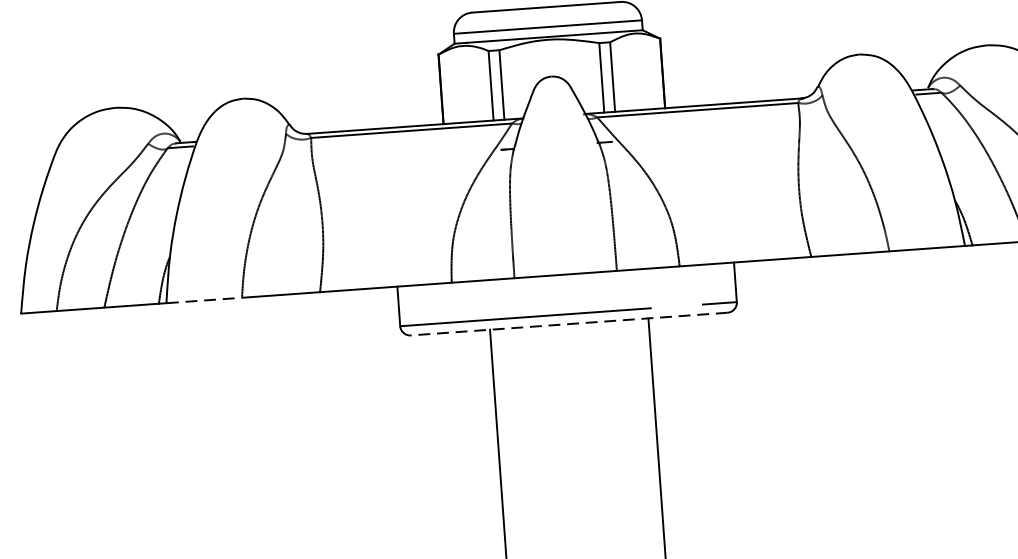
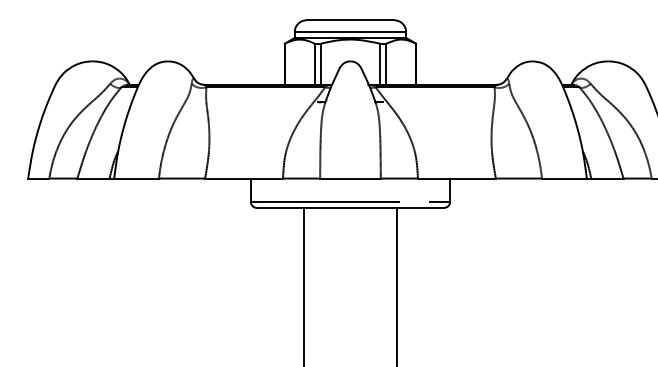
line: (205, 300) -> (137, 178), dashed -> solid
line: (569, 323) -> (350, 207), dashed -> solid

